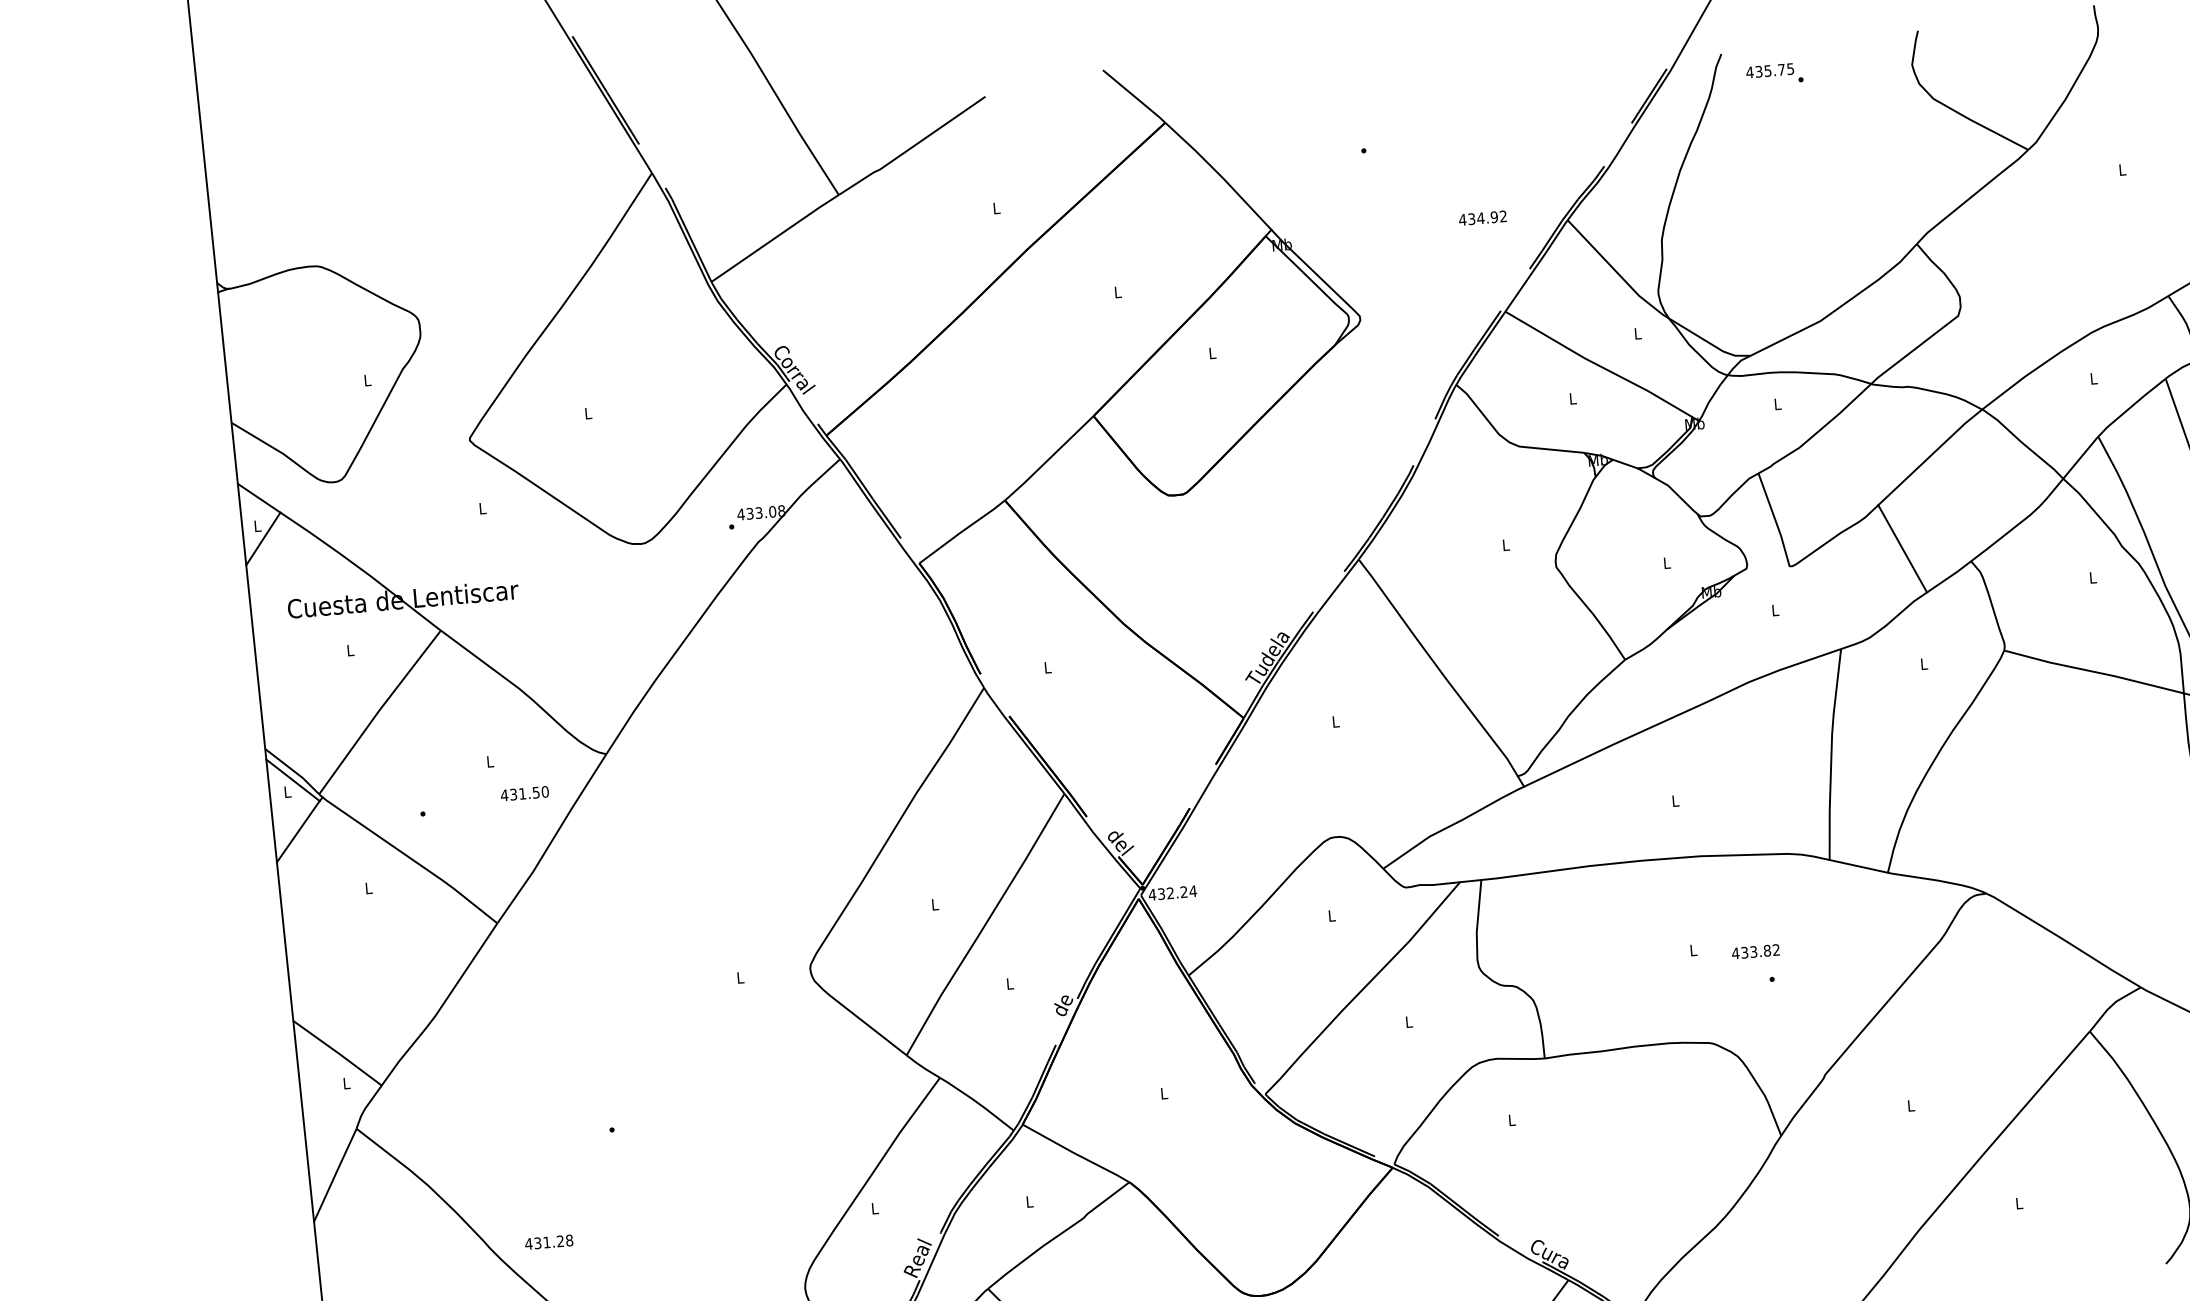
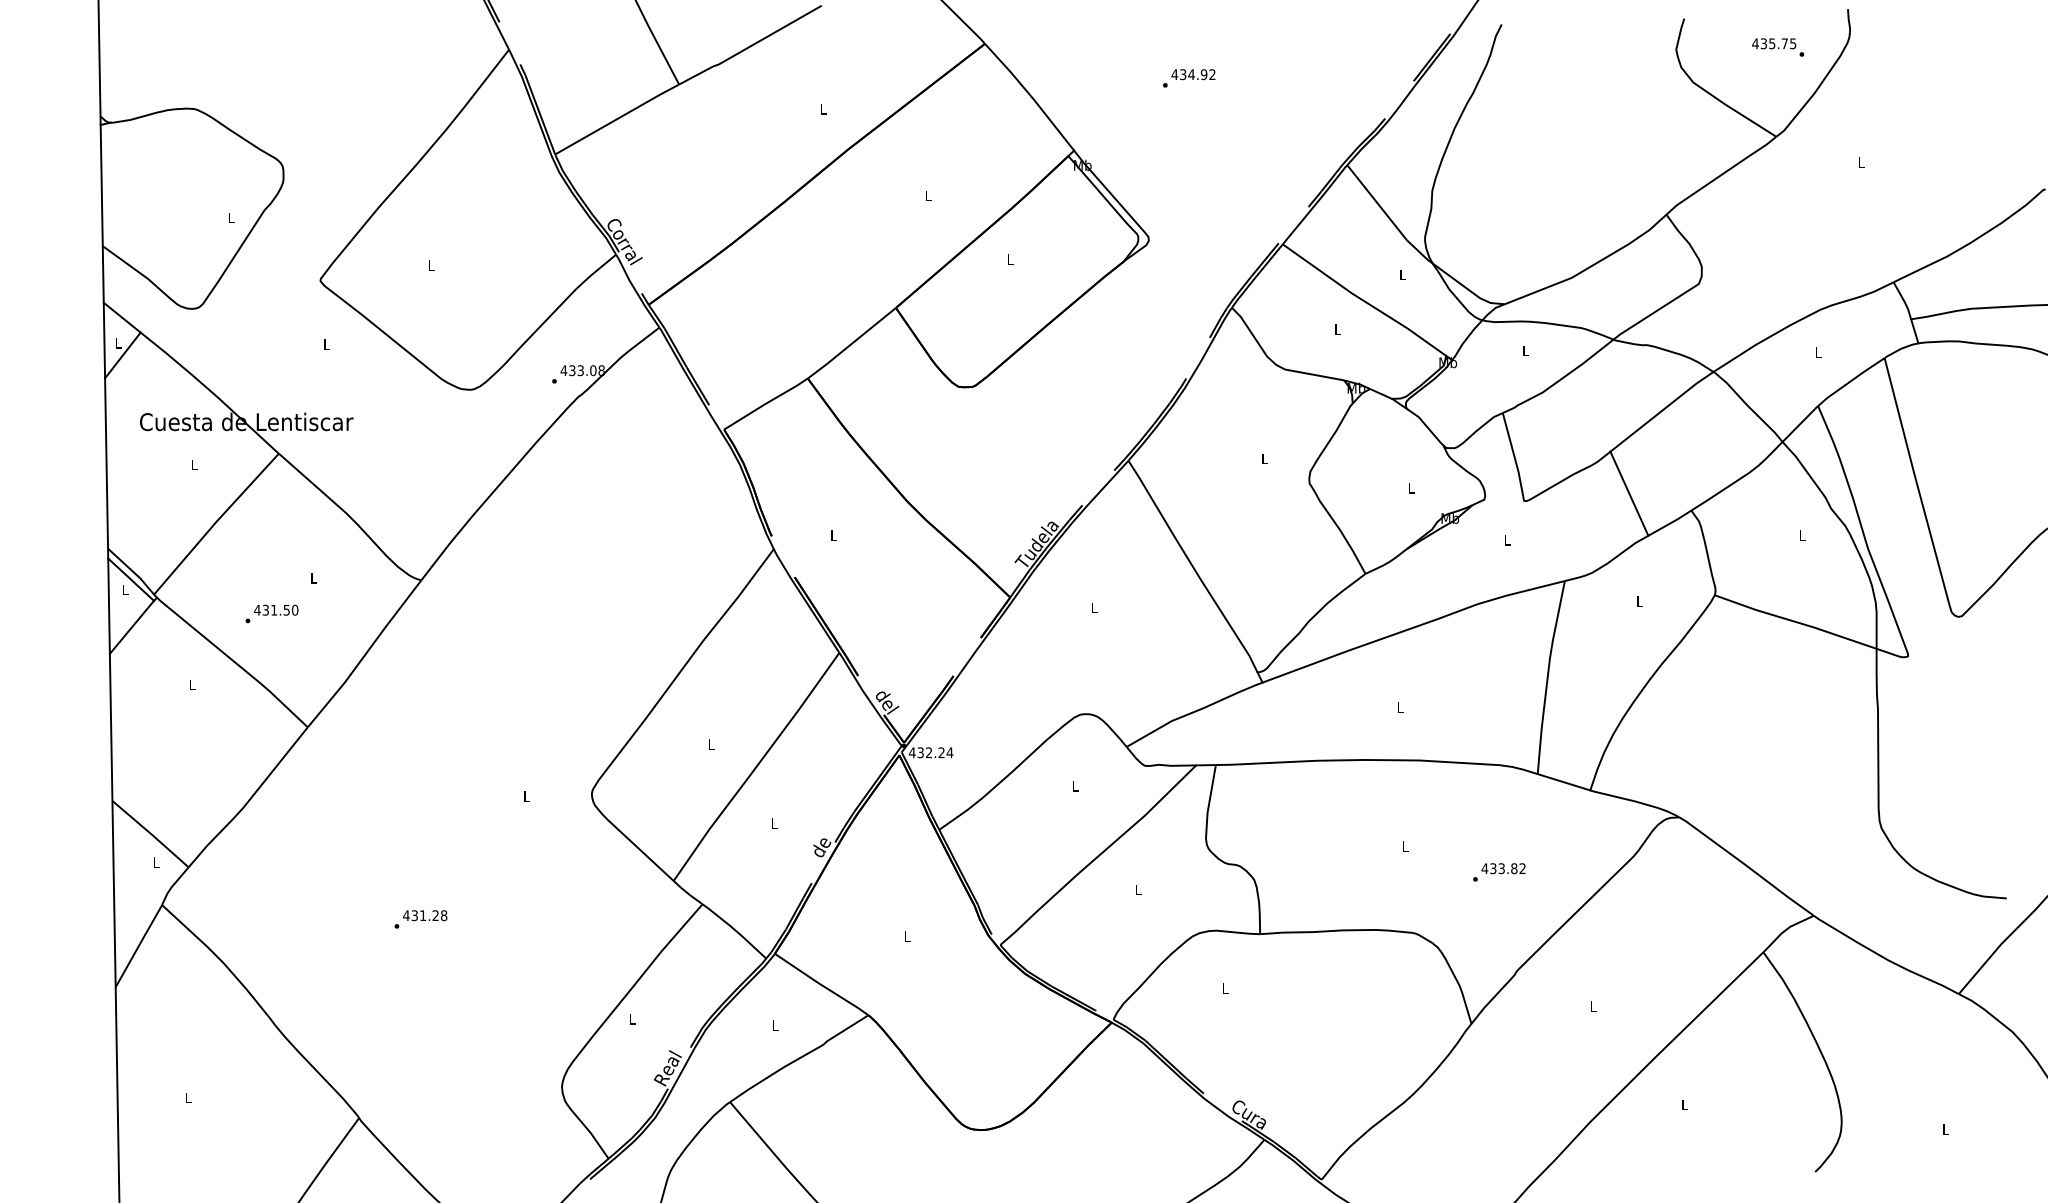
text: (1775, 74) -> (1778, 47), moved
text: (1482, 218) -> (1193, 74), moved
text: (525, 792) -> (276, 609), moved
text: (1755, 951) -> (1503, 868), moved
text: (549, 1242) -> (425, 915), moved

